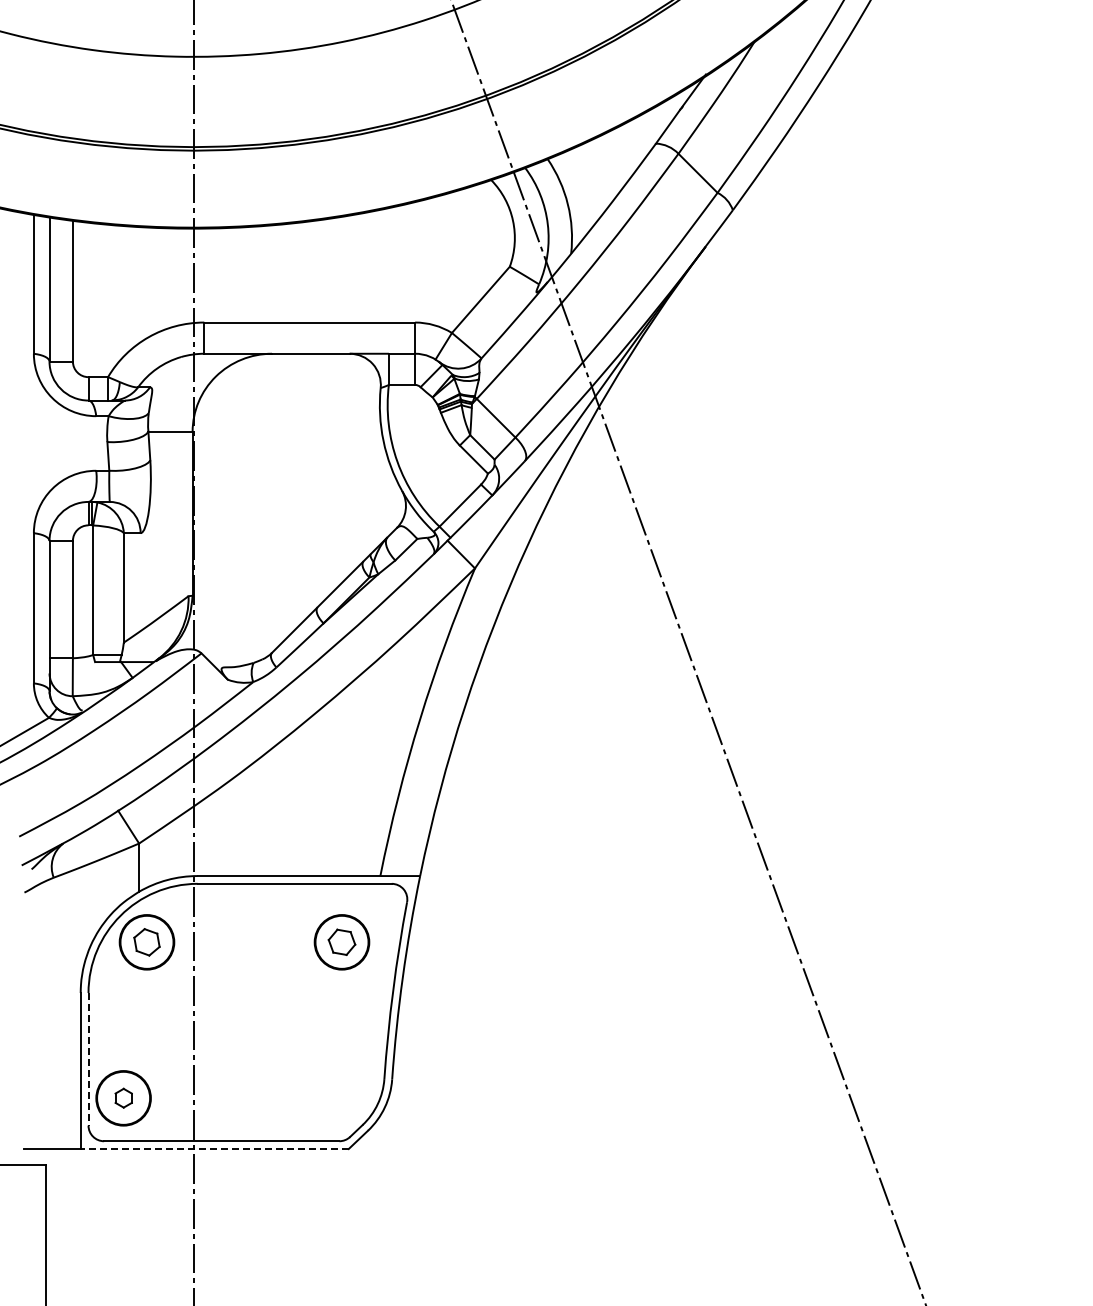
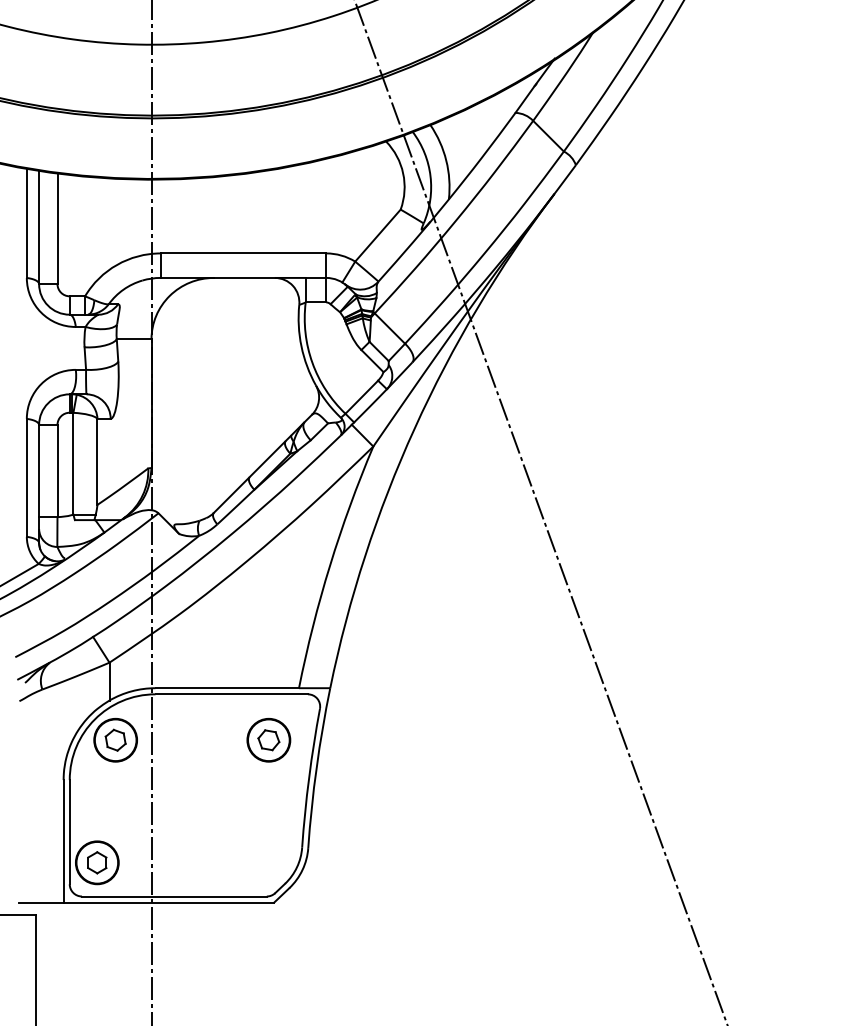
line: (88, 1059) -> (69, 832), dashed -> solid
part: (123, 1097) -> (97, 862), size x1.43
line: (214, 1149) -> (168, 903), dashed -> solid

